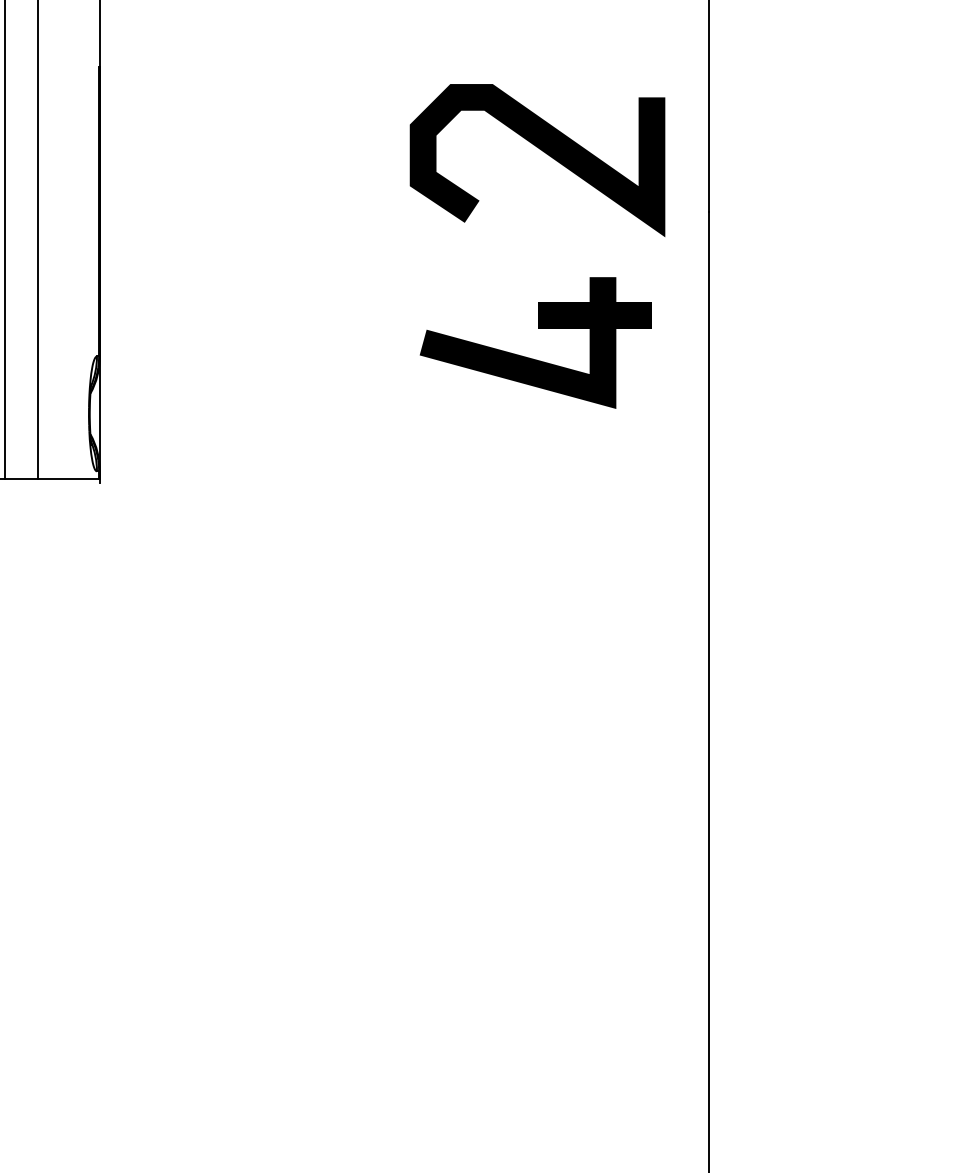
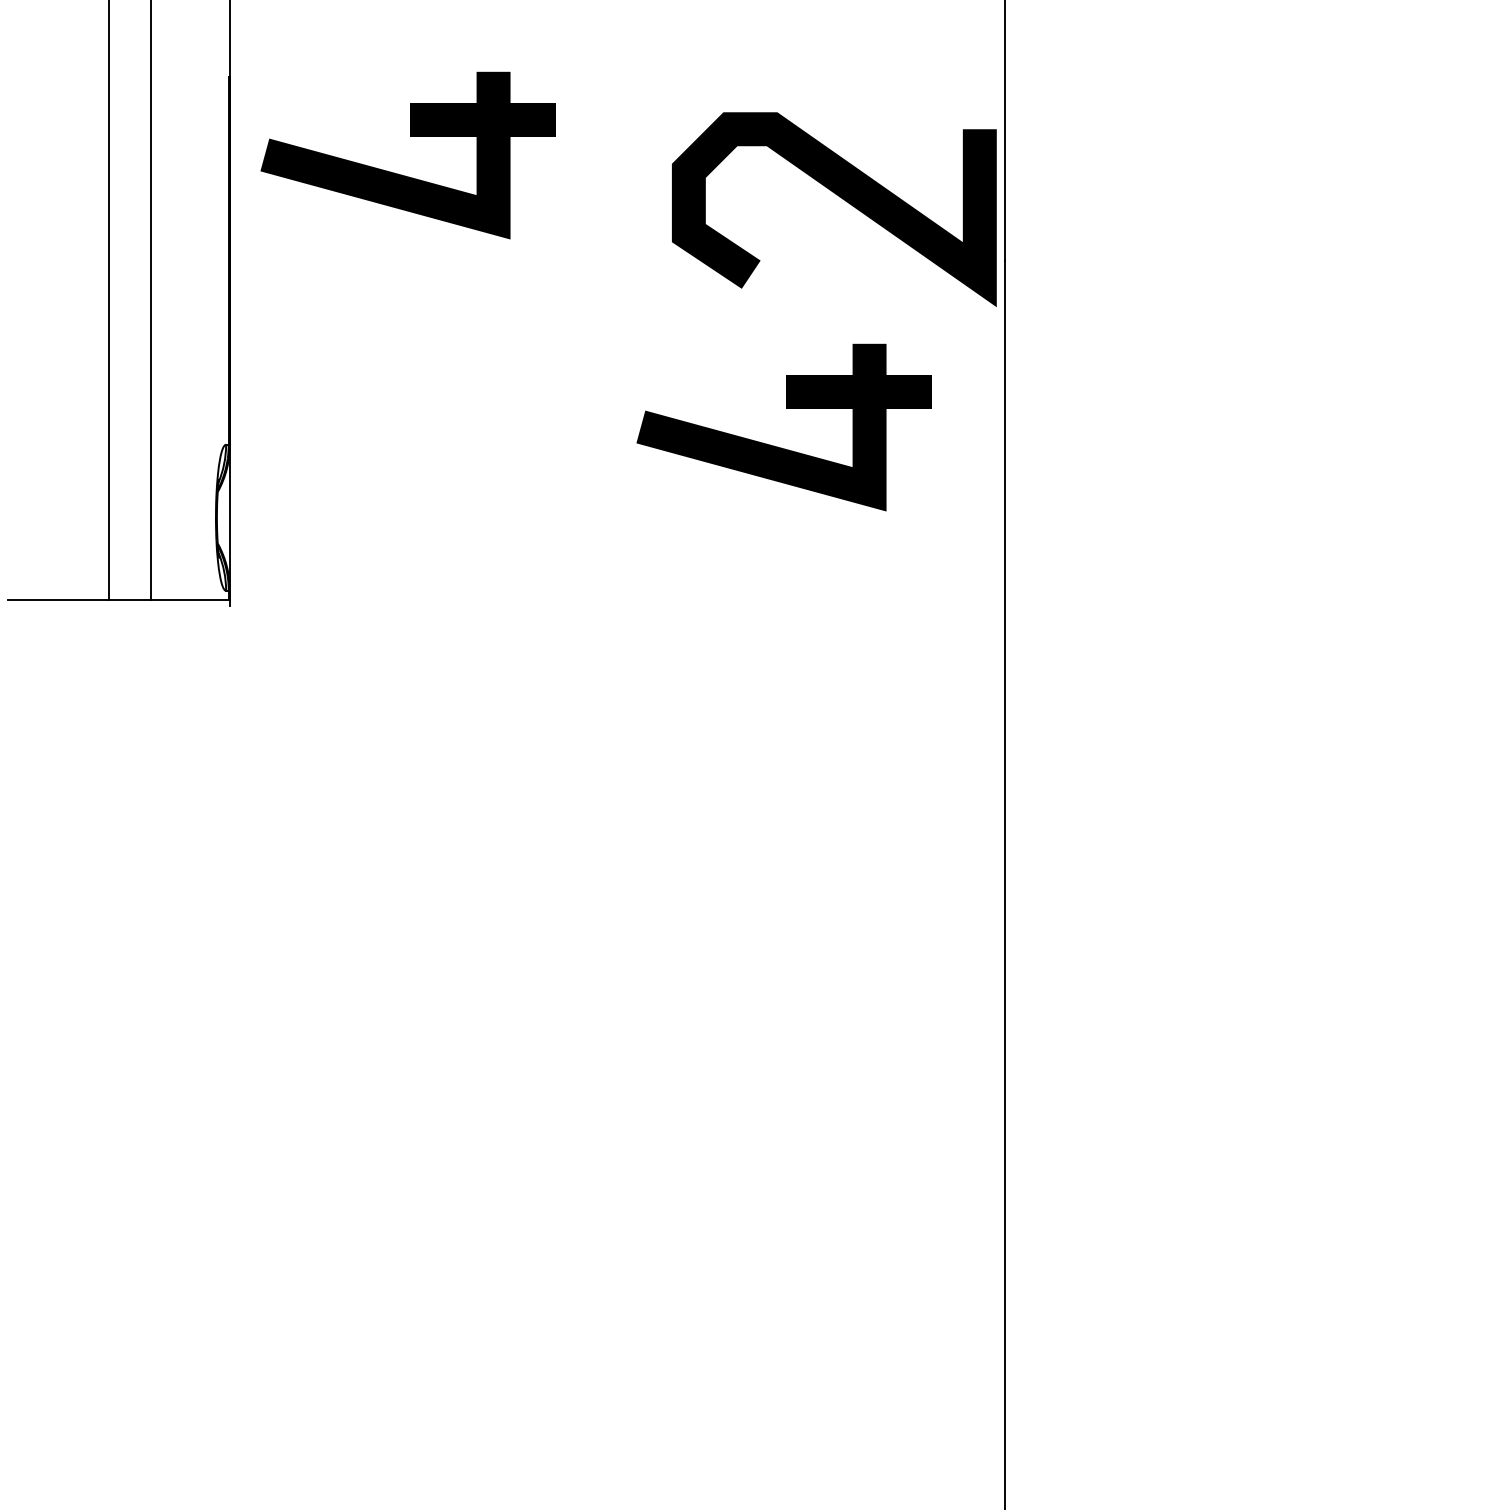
part: (241, 114) -> (410, 136), added
curve: (543, 152) -> (842, 199), moved

